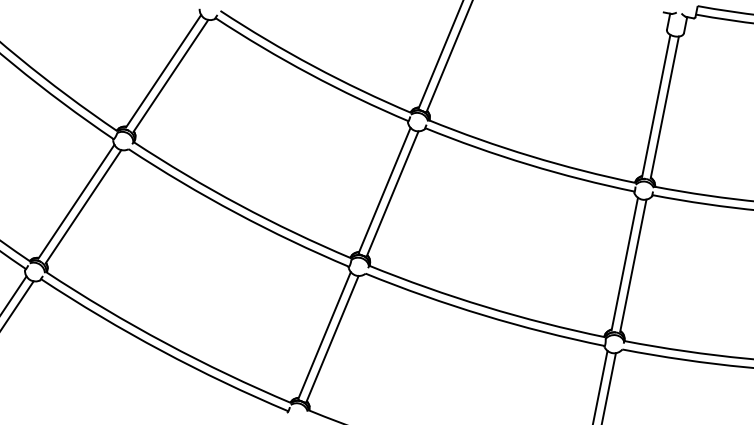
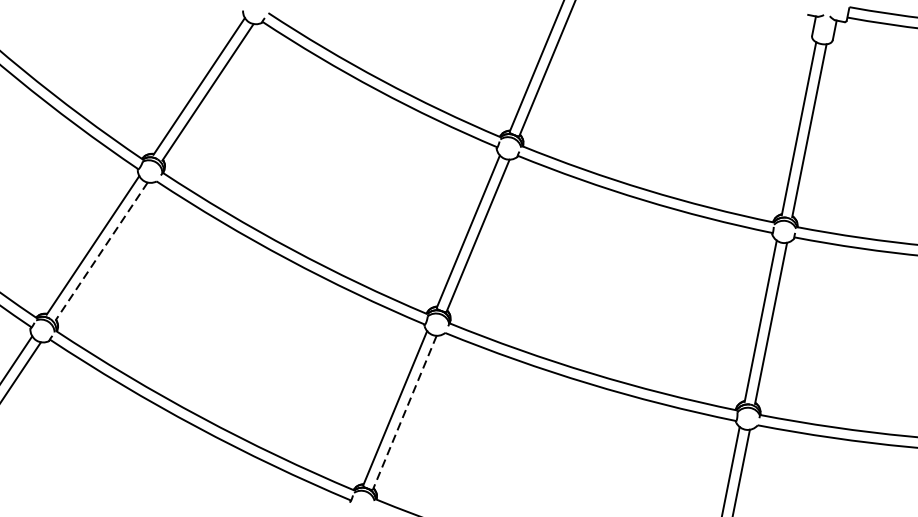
line: (83, 207) -> (101, 252), solid -> dashed
line: (332, 339) -> (404, 413), solid -> dashed

